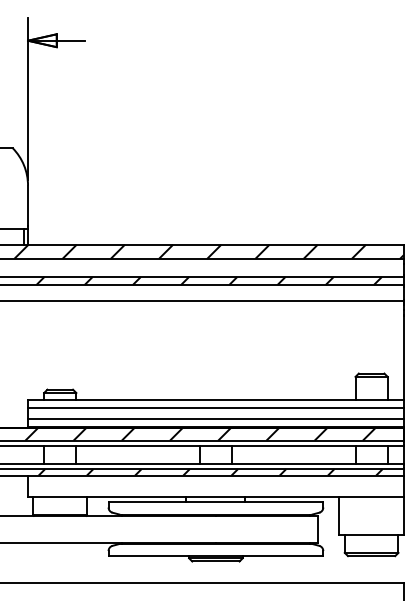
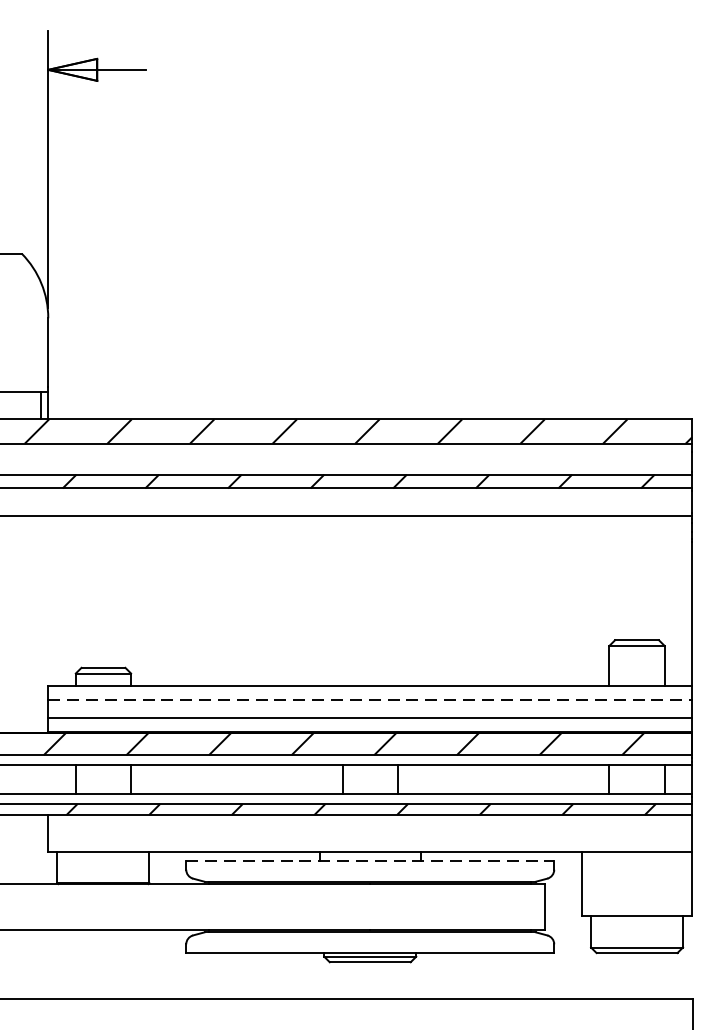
line: (215, 408) -> (369, 700), solid -> dashed
line: (216, 502) -> (371, 861), solid -> dashed

